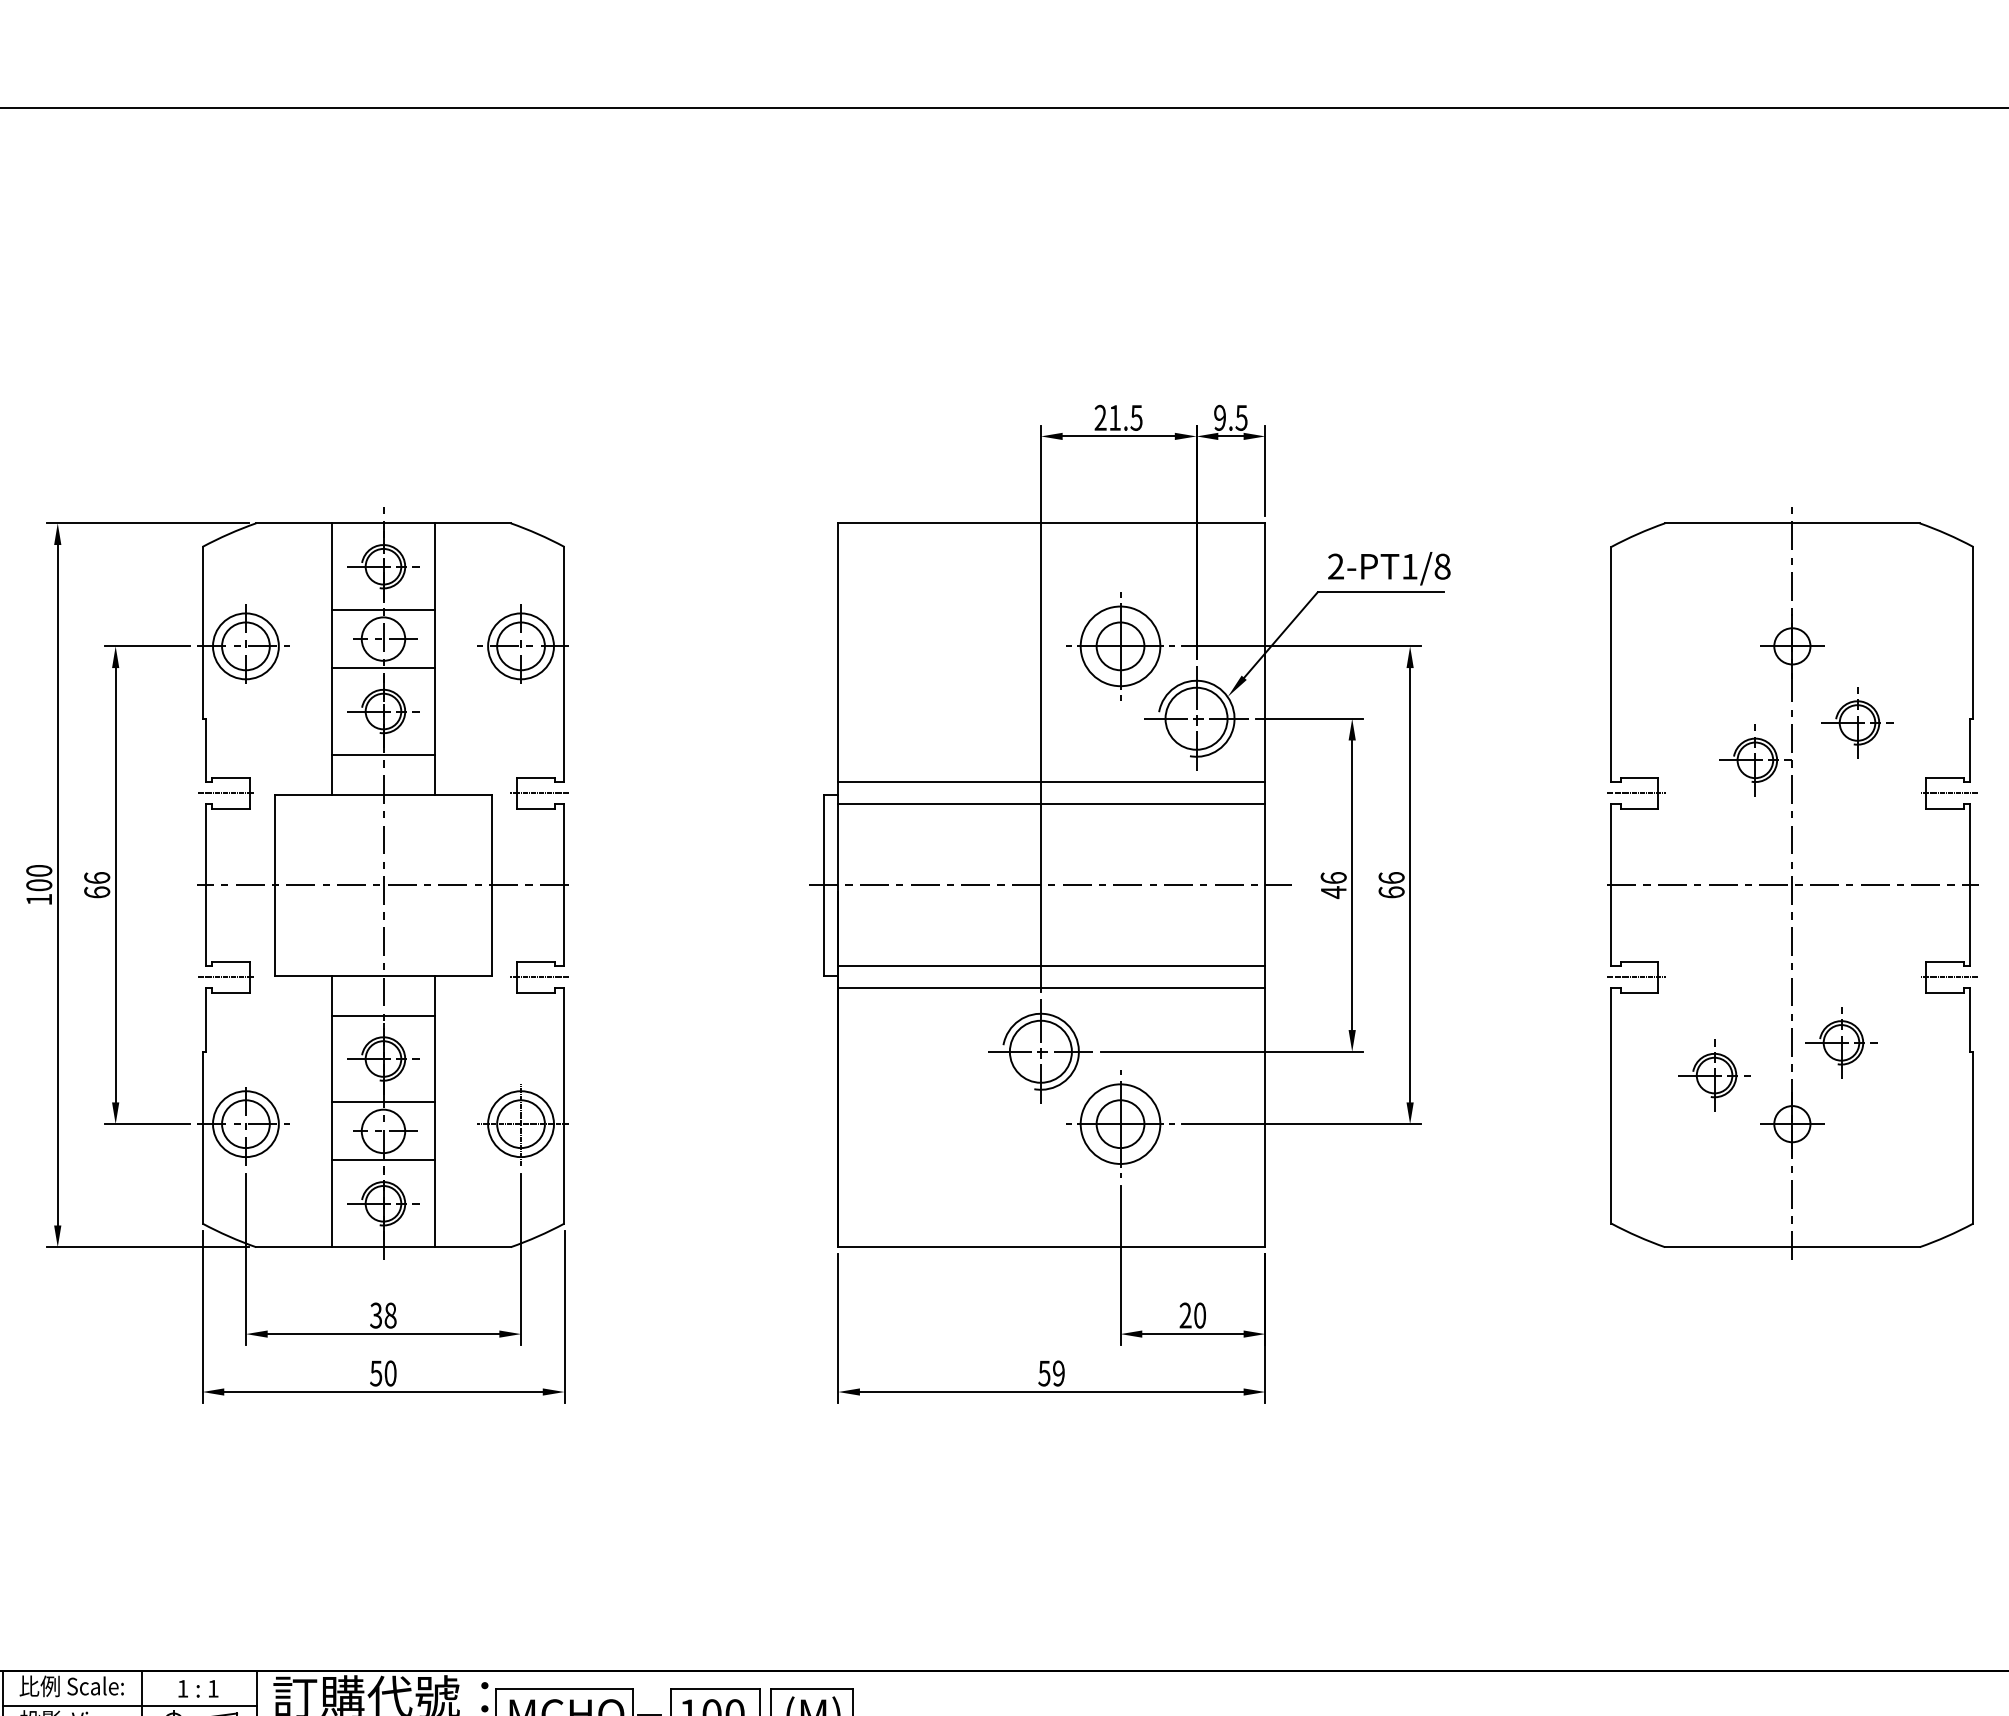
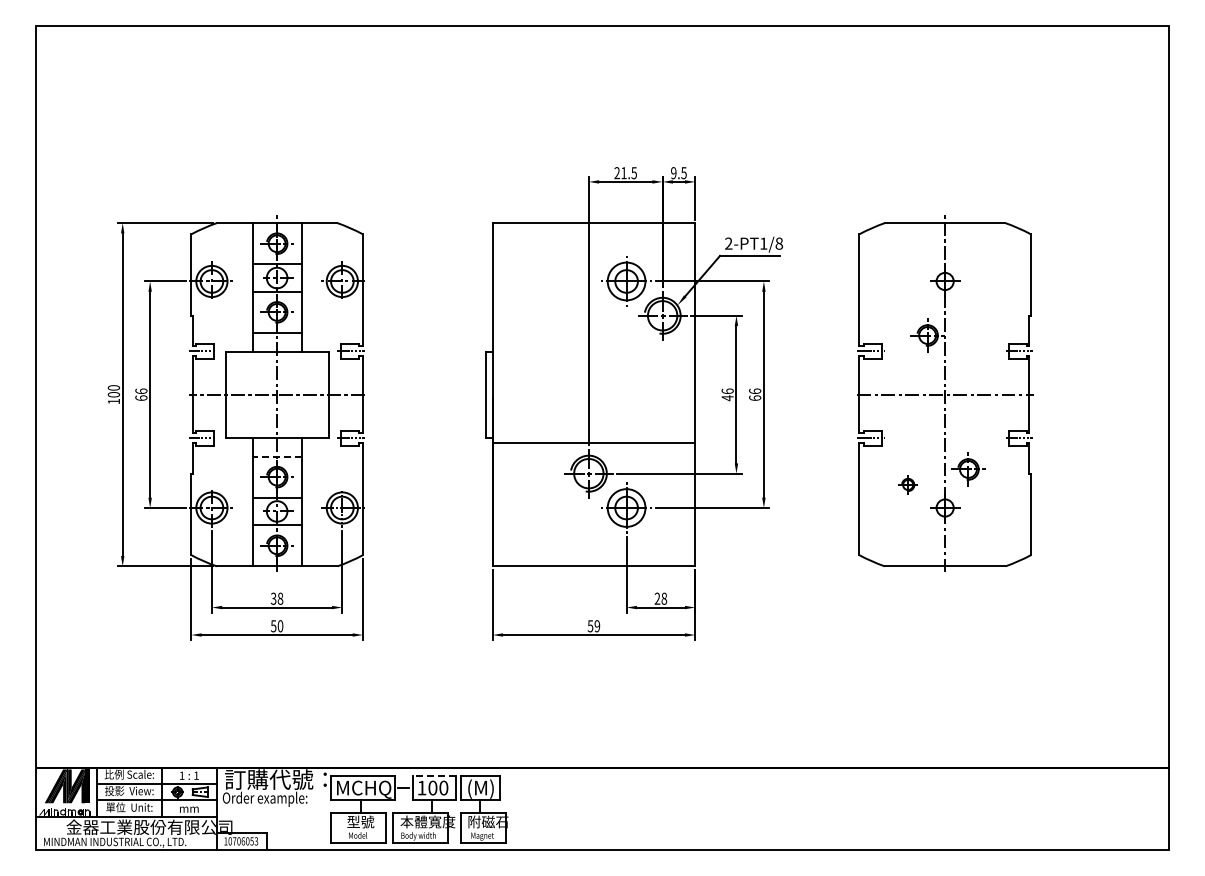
part: (1856, 722) -> (975, 317), removed
line: (1050, 783) -> (593, 346), removed
line: (1050, 804) -> (593, 356), removed
line: (1050, 884) -> (593, 394), removed
line: (1050, 966) -> (593, 433), removed
line: (382, 1015) -> (276, 456), solid -> dashed
part: (1712, 1074) -> (907, 484), size x0.6
text: (1200, 1314) -> (664, 598), 20 -> 28
line: (713, 1688) -> (433, 775), solid -> dashed

